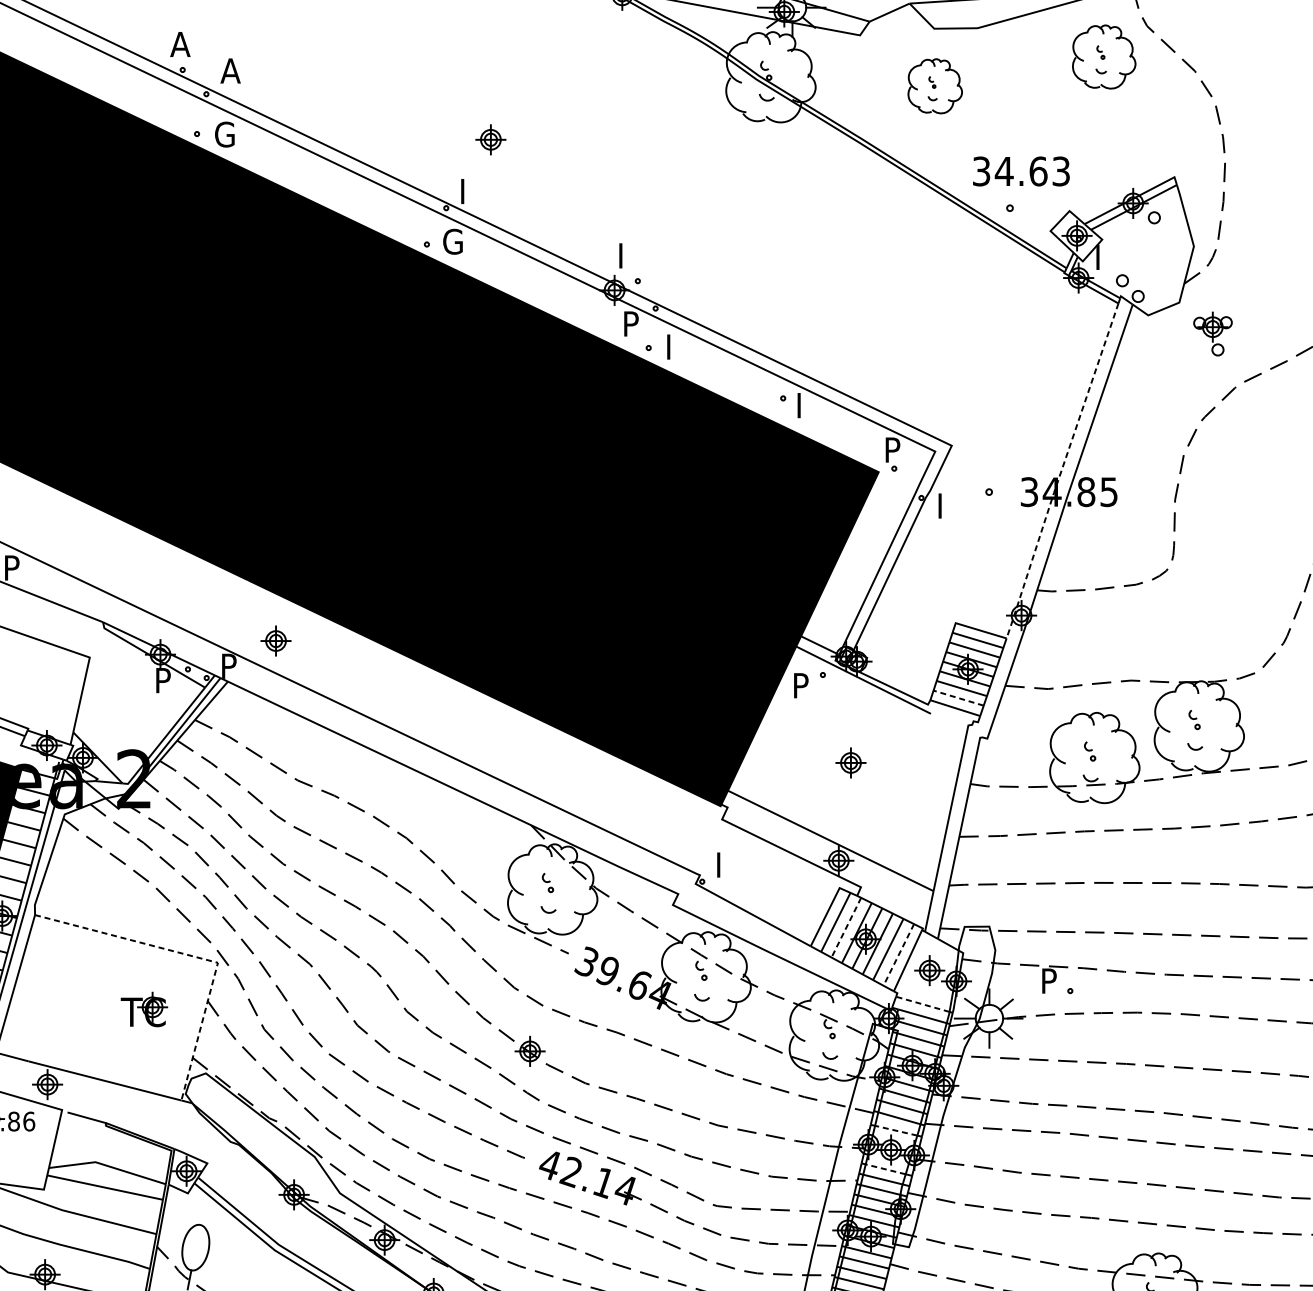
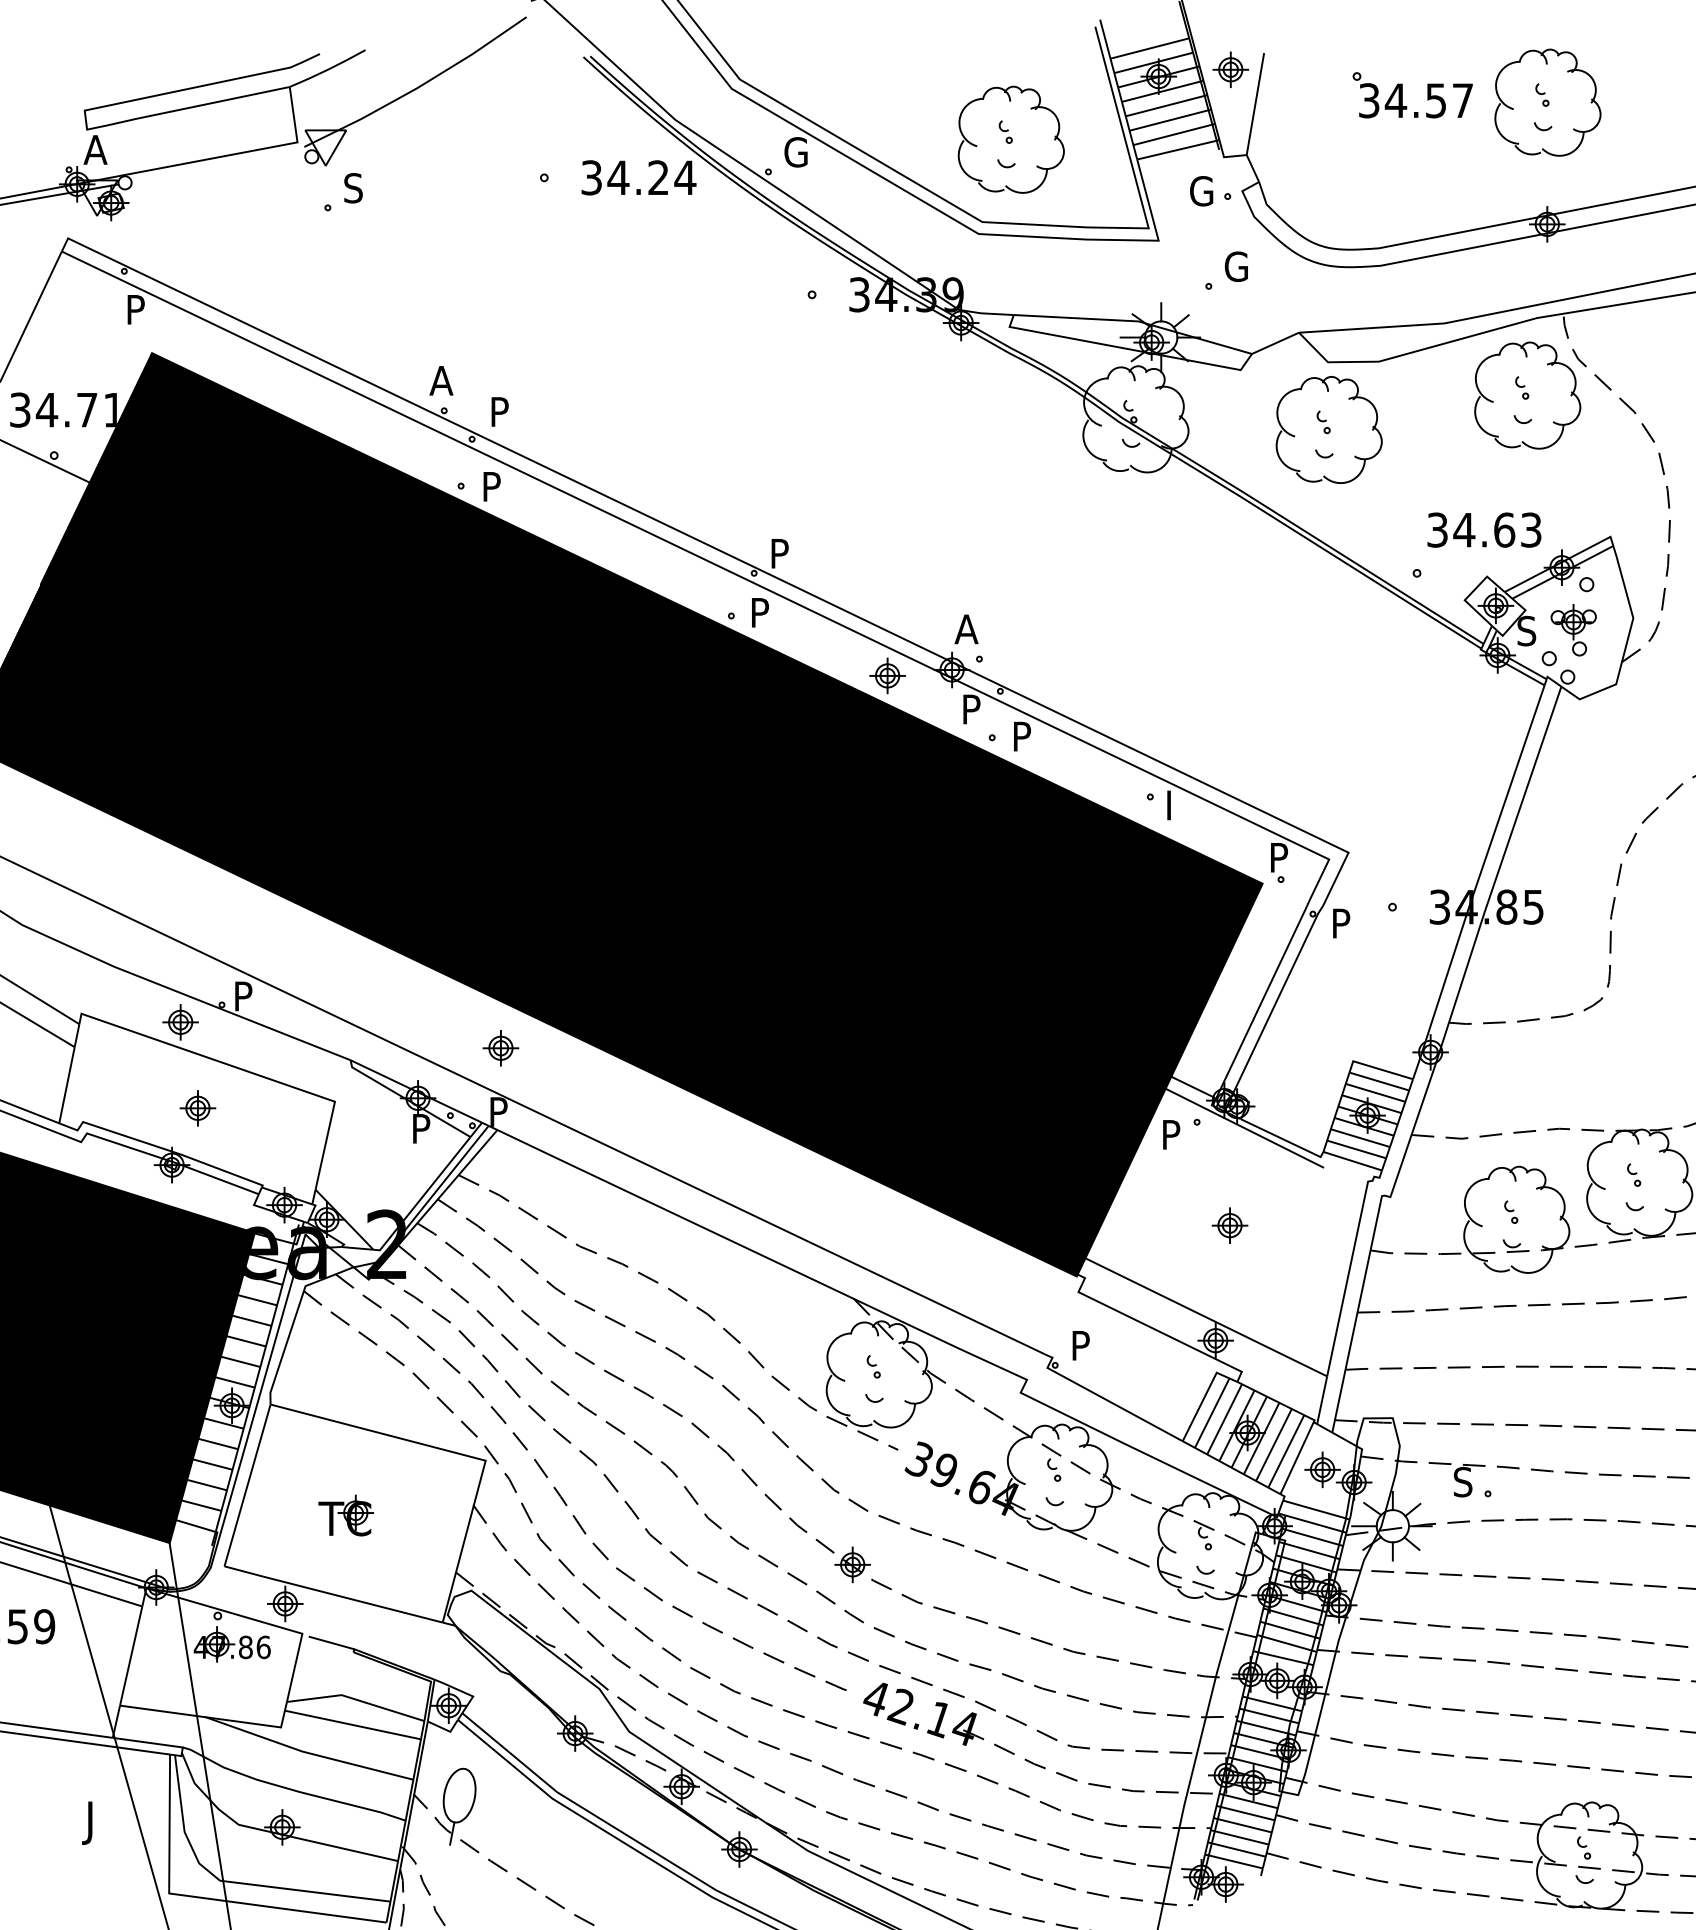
part: (1103, 56) -> (1527, 395), size x1.43
text: (230, 70) -> (500, 411), A -> P
part: (934, 85) -> (1328, 429), size x1.67
text: (224, 134) -> (493, 486), G -> P
part: (490, 139) -> (887, 675), moved
text: (1021, 170) -> (1484, 529), moved
text: (469, 186) -> (781, 547), I -> P
text: (452, 241) -> (761, 612), G -> P
text: (626, 255) -> (966, 629), I -> A
text: (1103, 256) -> (1526, 630), I -> S
part: (1212, 334) -> (1573, 630), moved
text: (676, 341) -> (1024, 730), I -> P
line: (1061, 471) -> (1477, 883), dashed -> solid
text: (947, 500) -> (1343, 917), I -> P
part: (275, 641) -> (500, 1048), moved
line: (958, 698) -> (1356, 1149), dashed -> solid
text: (725, 859) -> (1082, 1339), I -> P
line: (846, 927) -> (1224, 1419), dashed -> solid
line: (898, 955) -> (1286, 1451), dashed -> solid
line: (195, 956) -> (459, 1453), dashed -> solid
text: (1048, 980) -> (1462, 1481), P -> S
line: (922, 1004) -> (1314, 1509), dashed -> solid
part: (143, 1009) -> (345, 1515), moved
line: (895, 1131) -> (1282, 1658), dashed -> solid
line: (885, 1169) -> (1270, 1703), dashed -> solid

